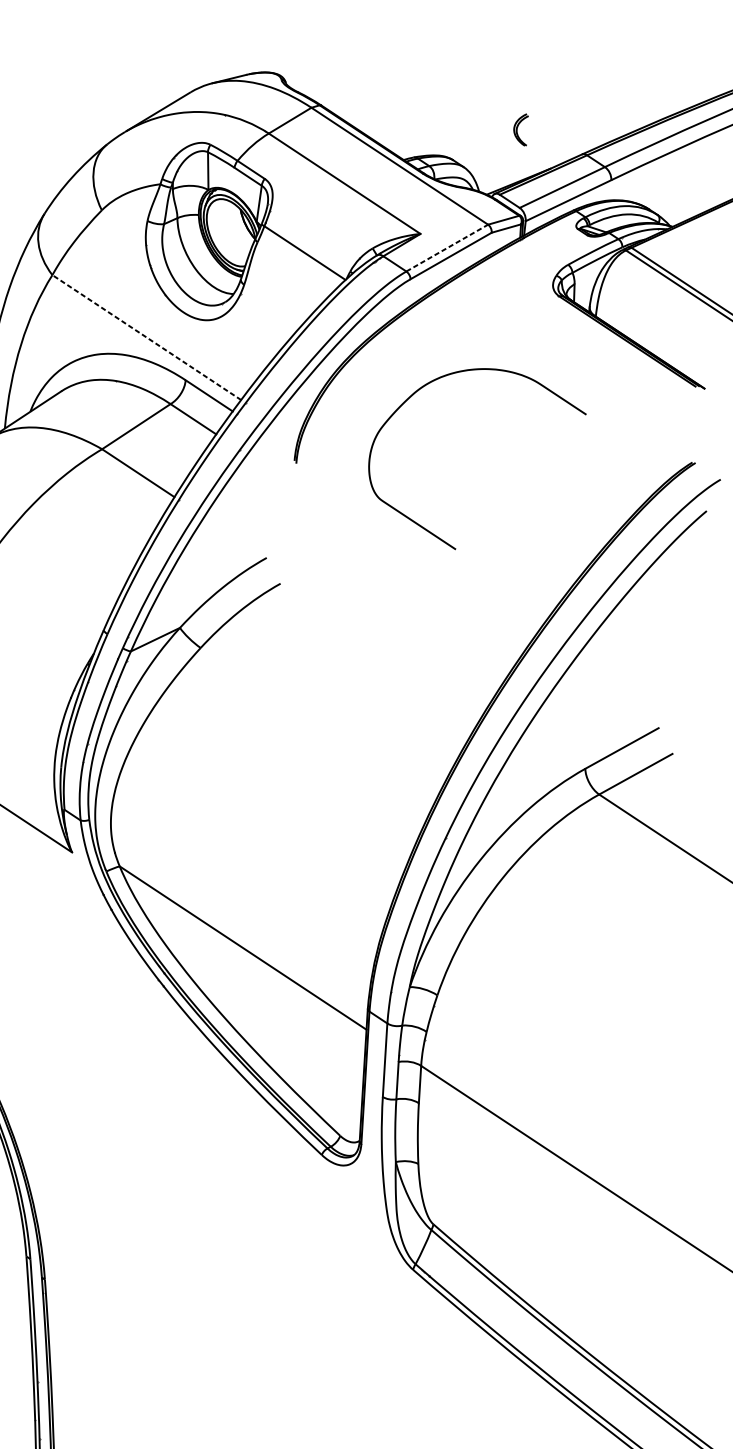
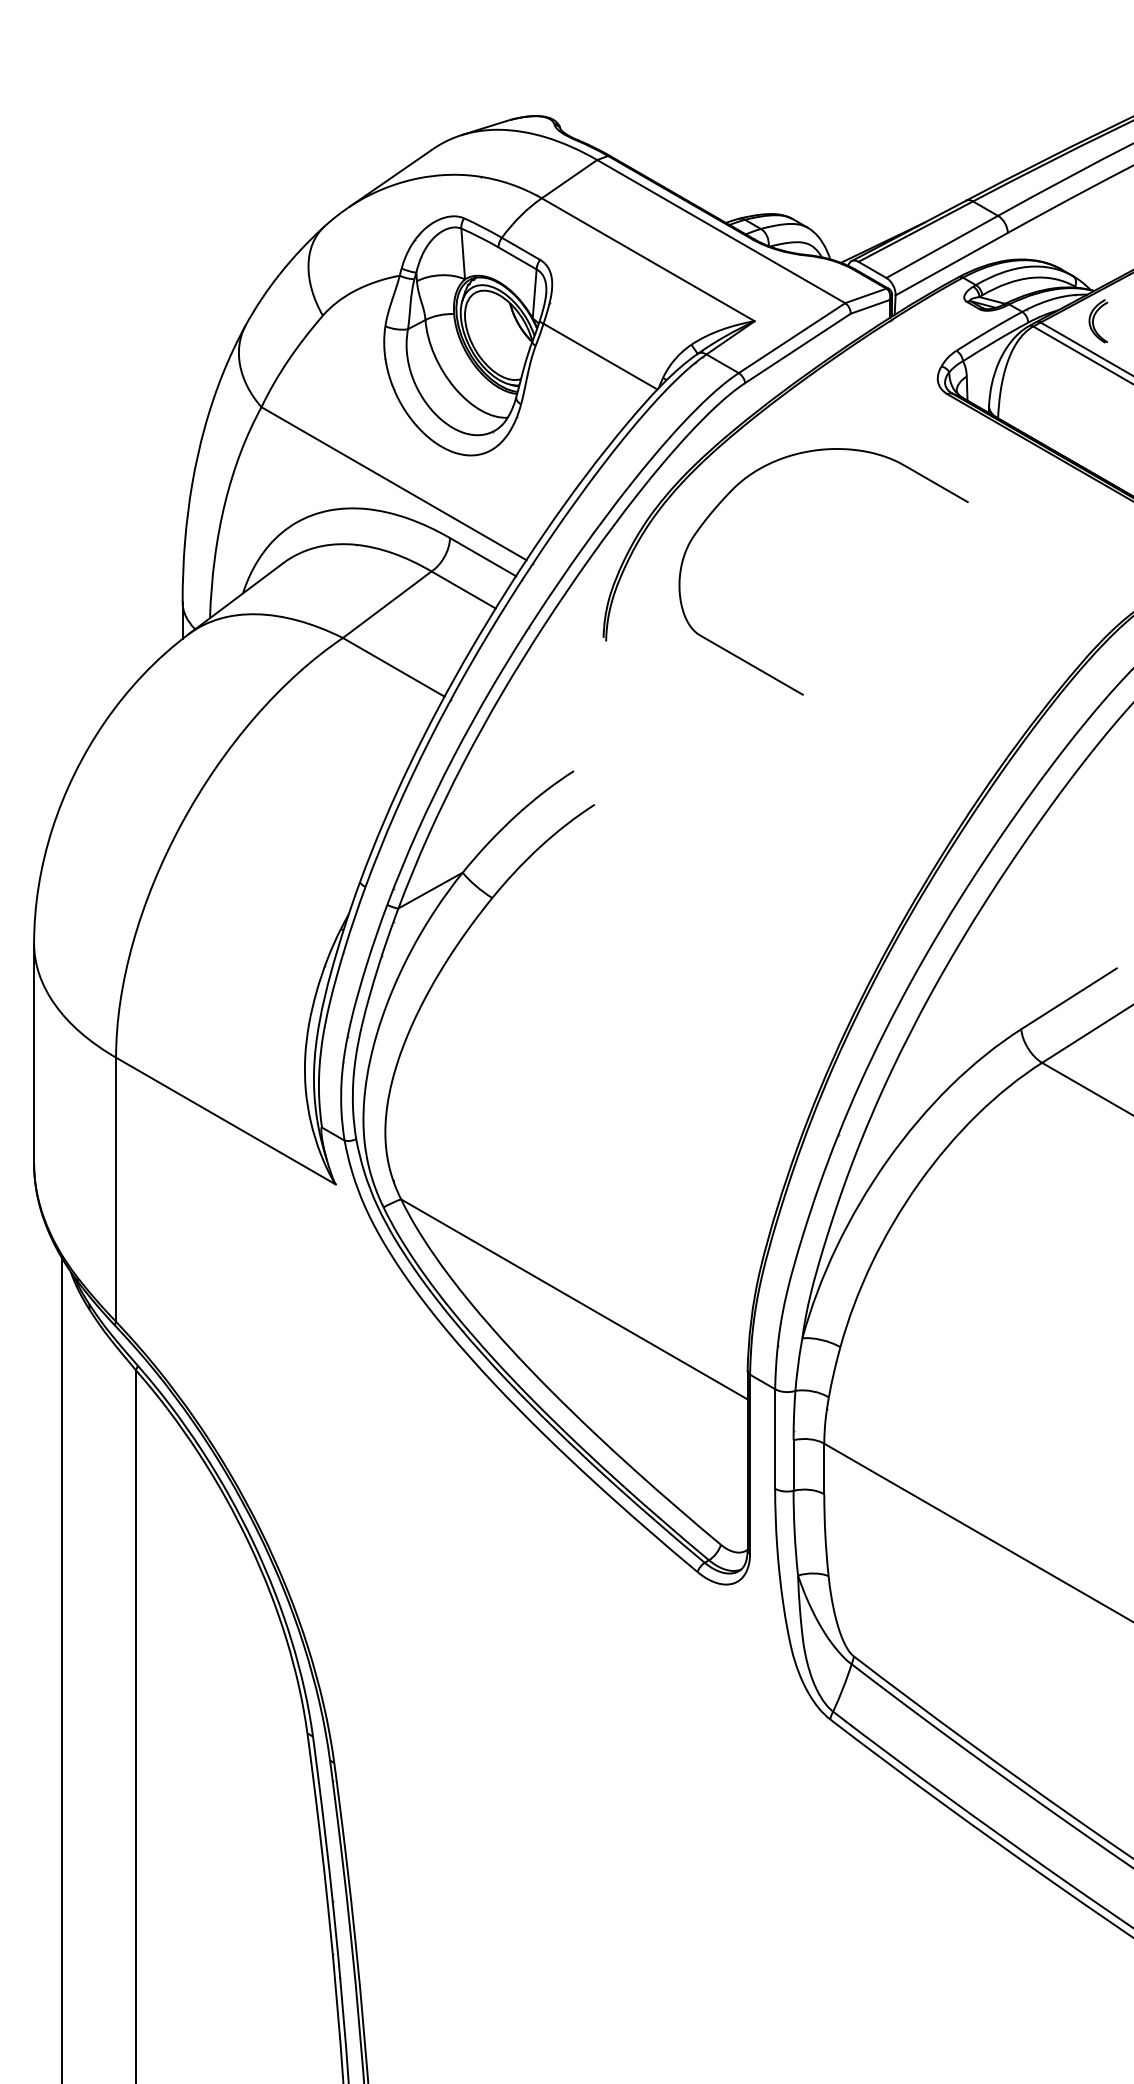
part: (520, 129) -> (1098, 321), moved
line: (447, 248) -> (792, 338), dashed -> solid
line: (146, 337) -> (393, 483), dashed -> solid
curve: (427, 529) -> (763, 670), moved

